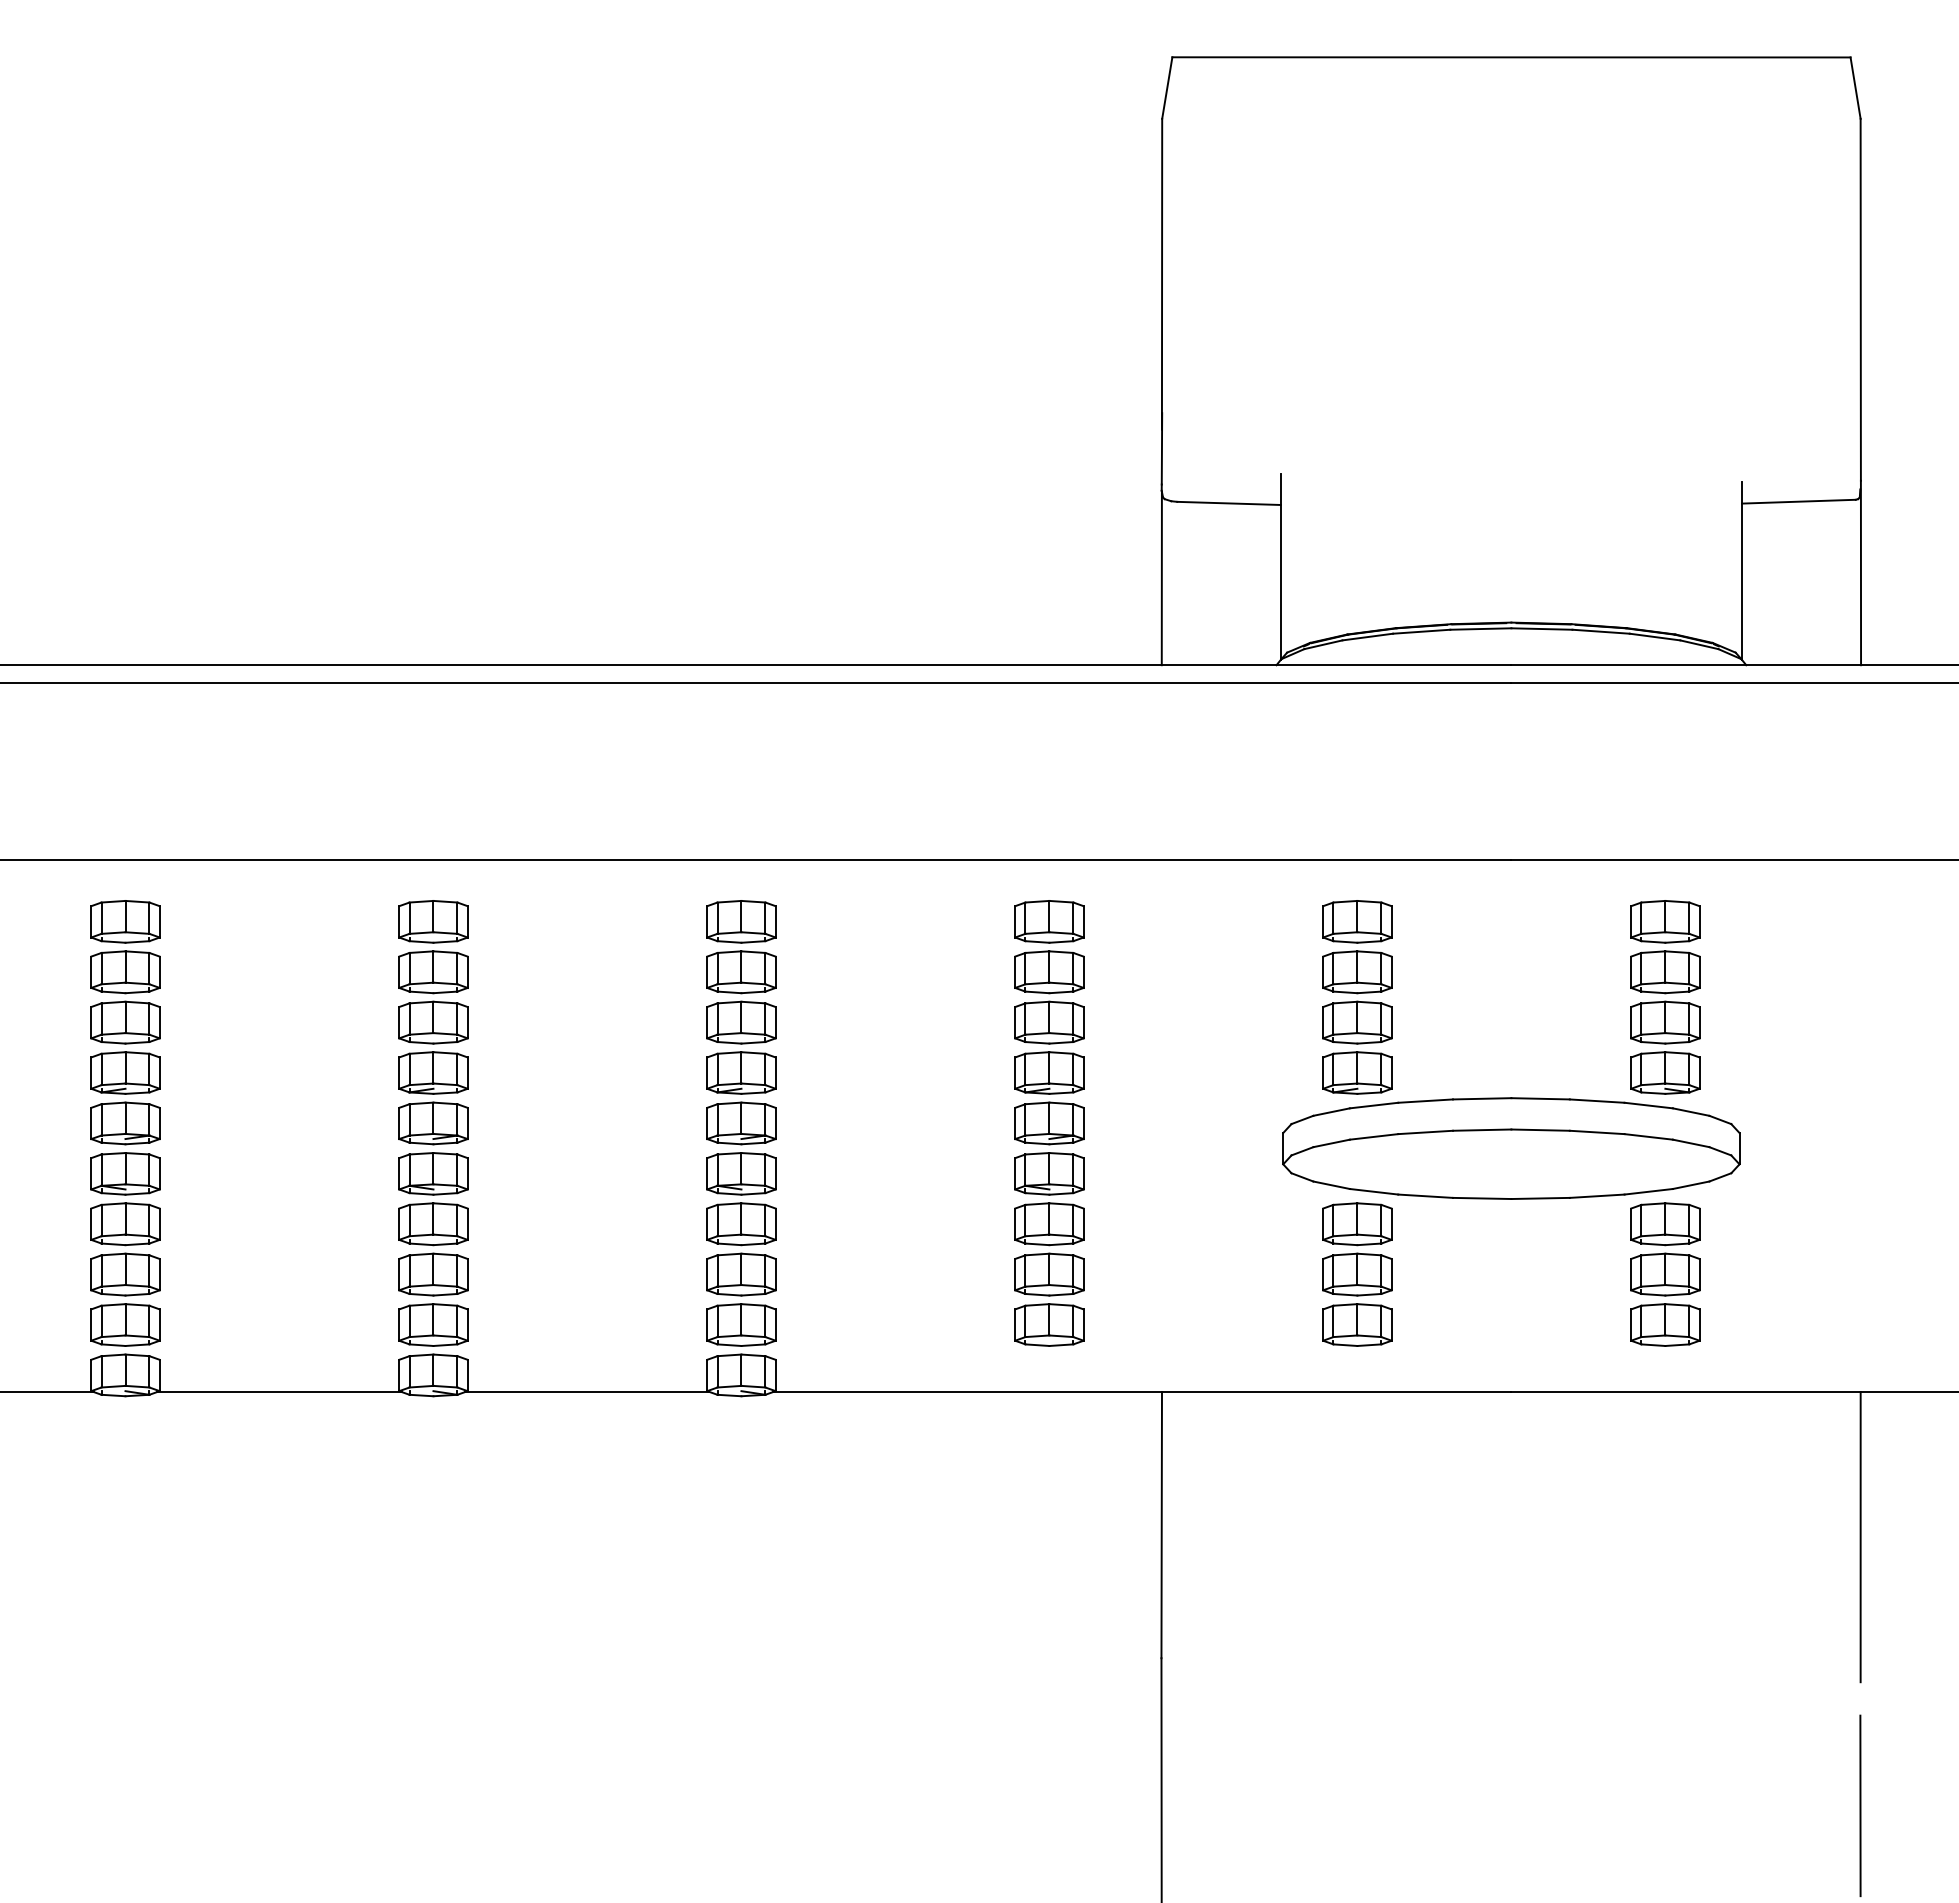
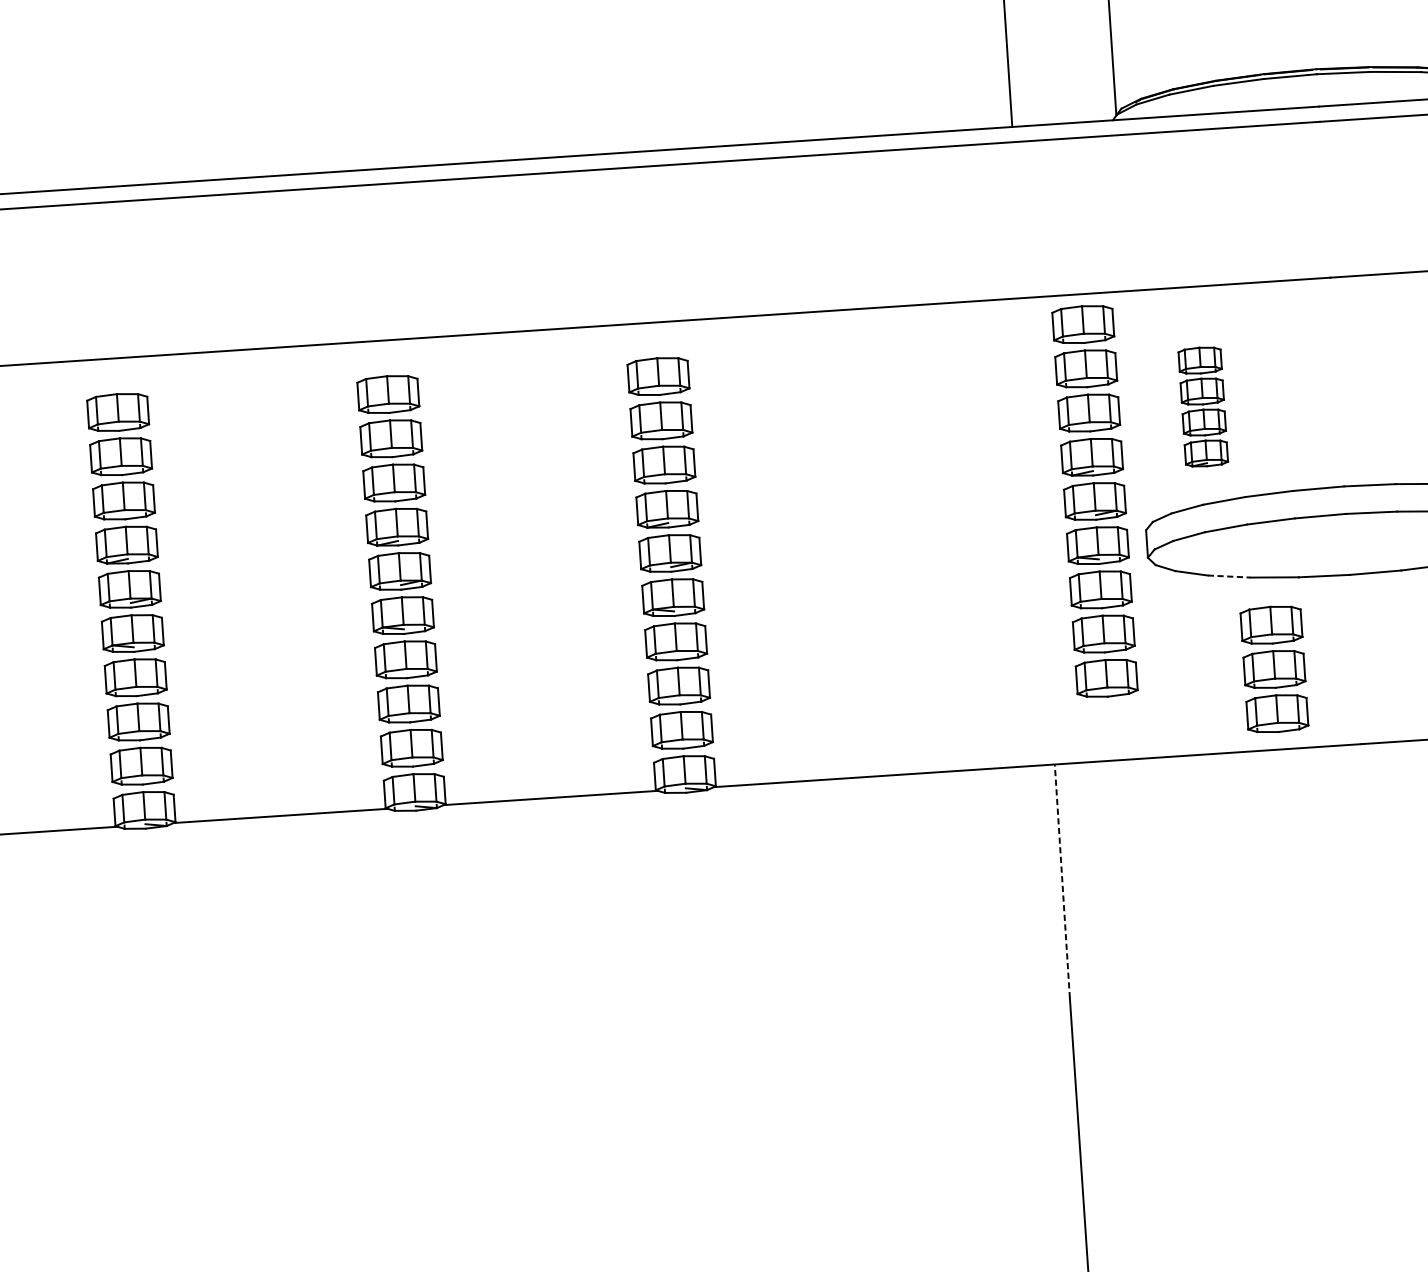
part: (1357, 997) -> (1203, 407), size x0.7
part: (1049, 1123) -> (1095, 501), moved
line: (1374, 1191) -> (1229, 576), solid -> dashed
part: (1357, 1274) -> (1274, 669), moved
line: (1161, 1524) -> (1062, 880), solid -> dashed

